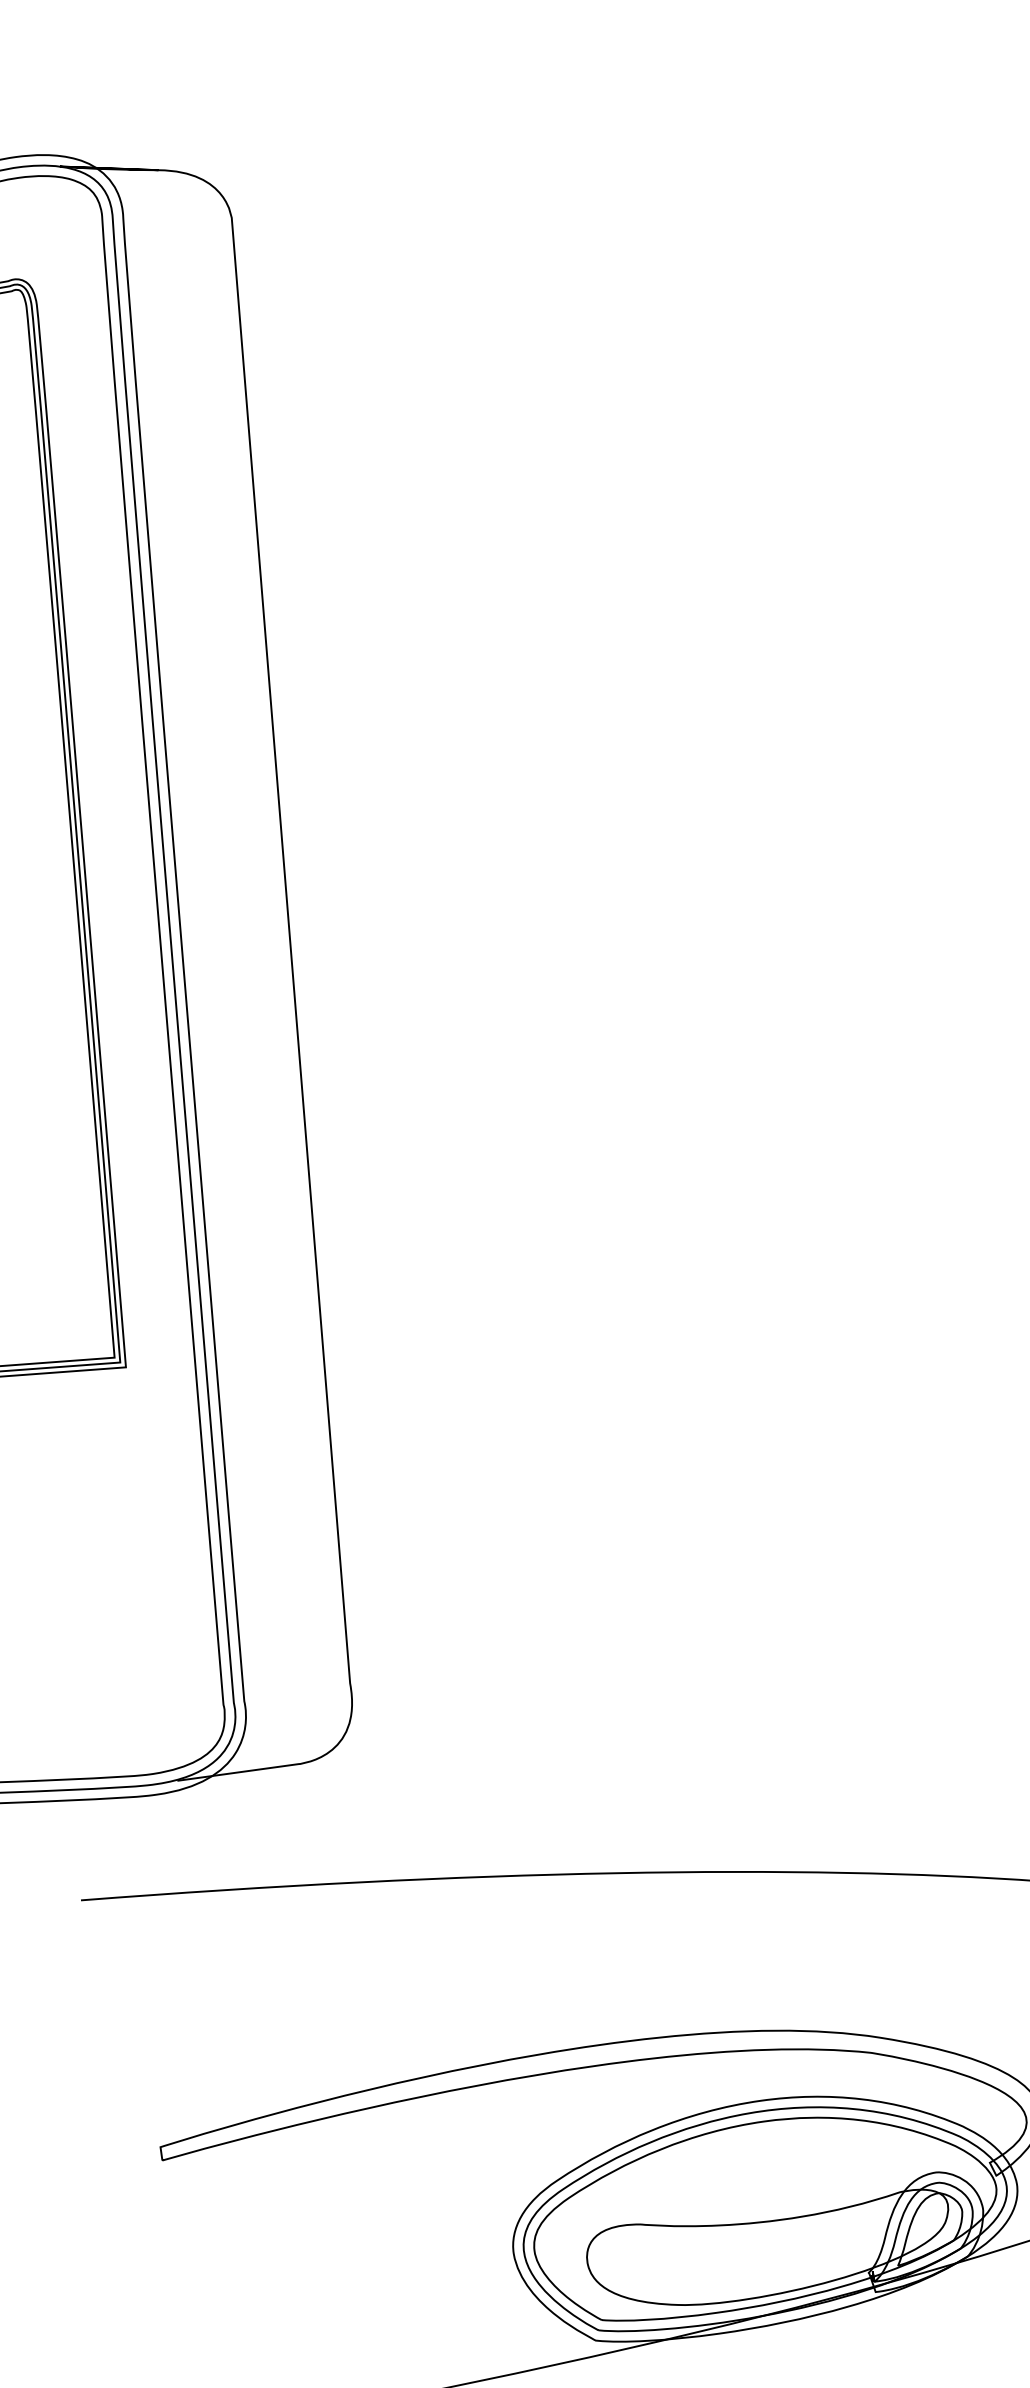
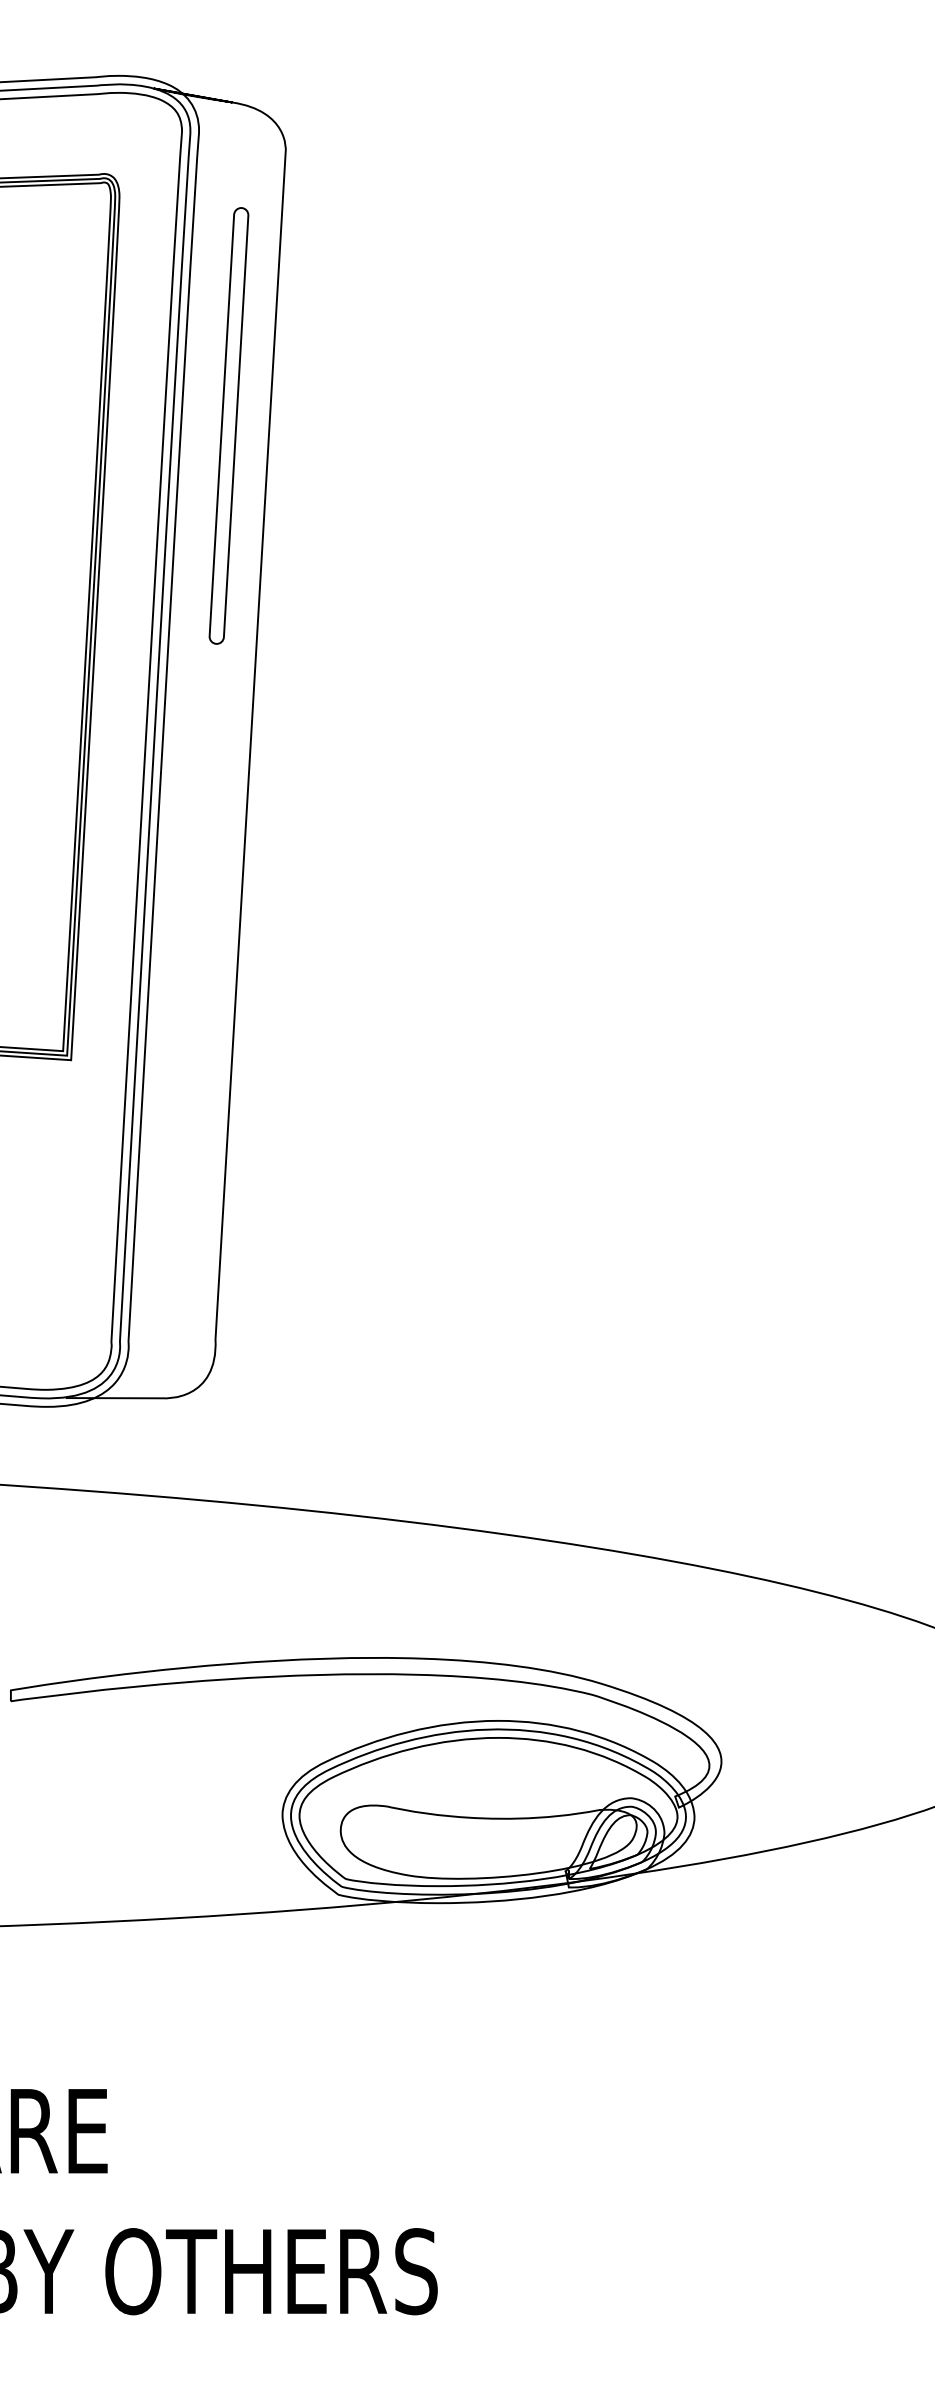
part: (209, 565) -> (228, 425), added

